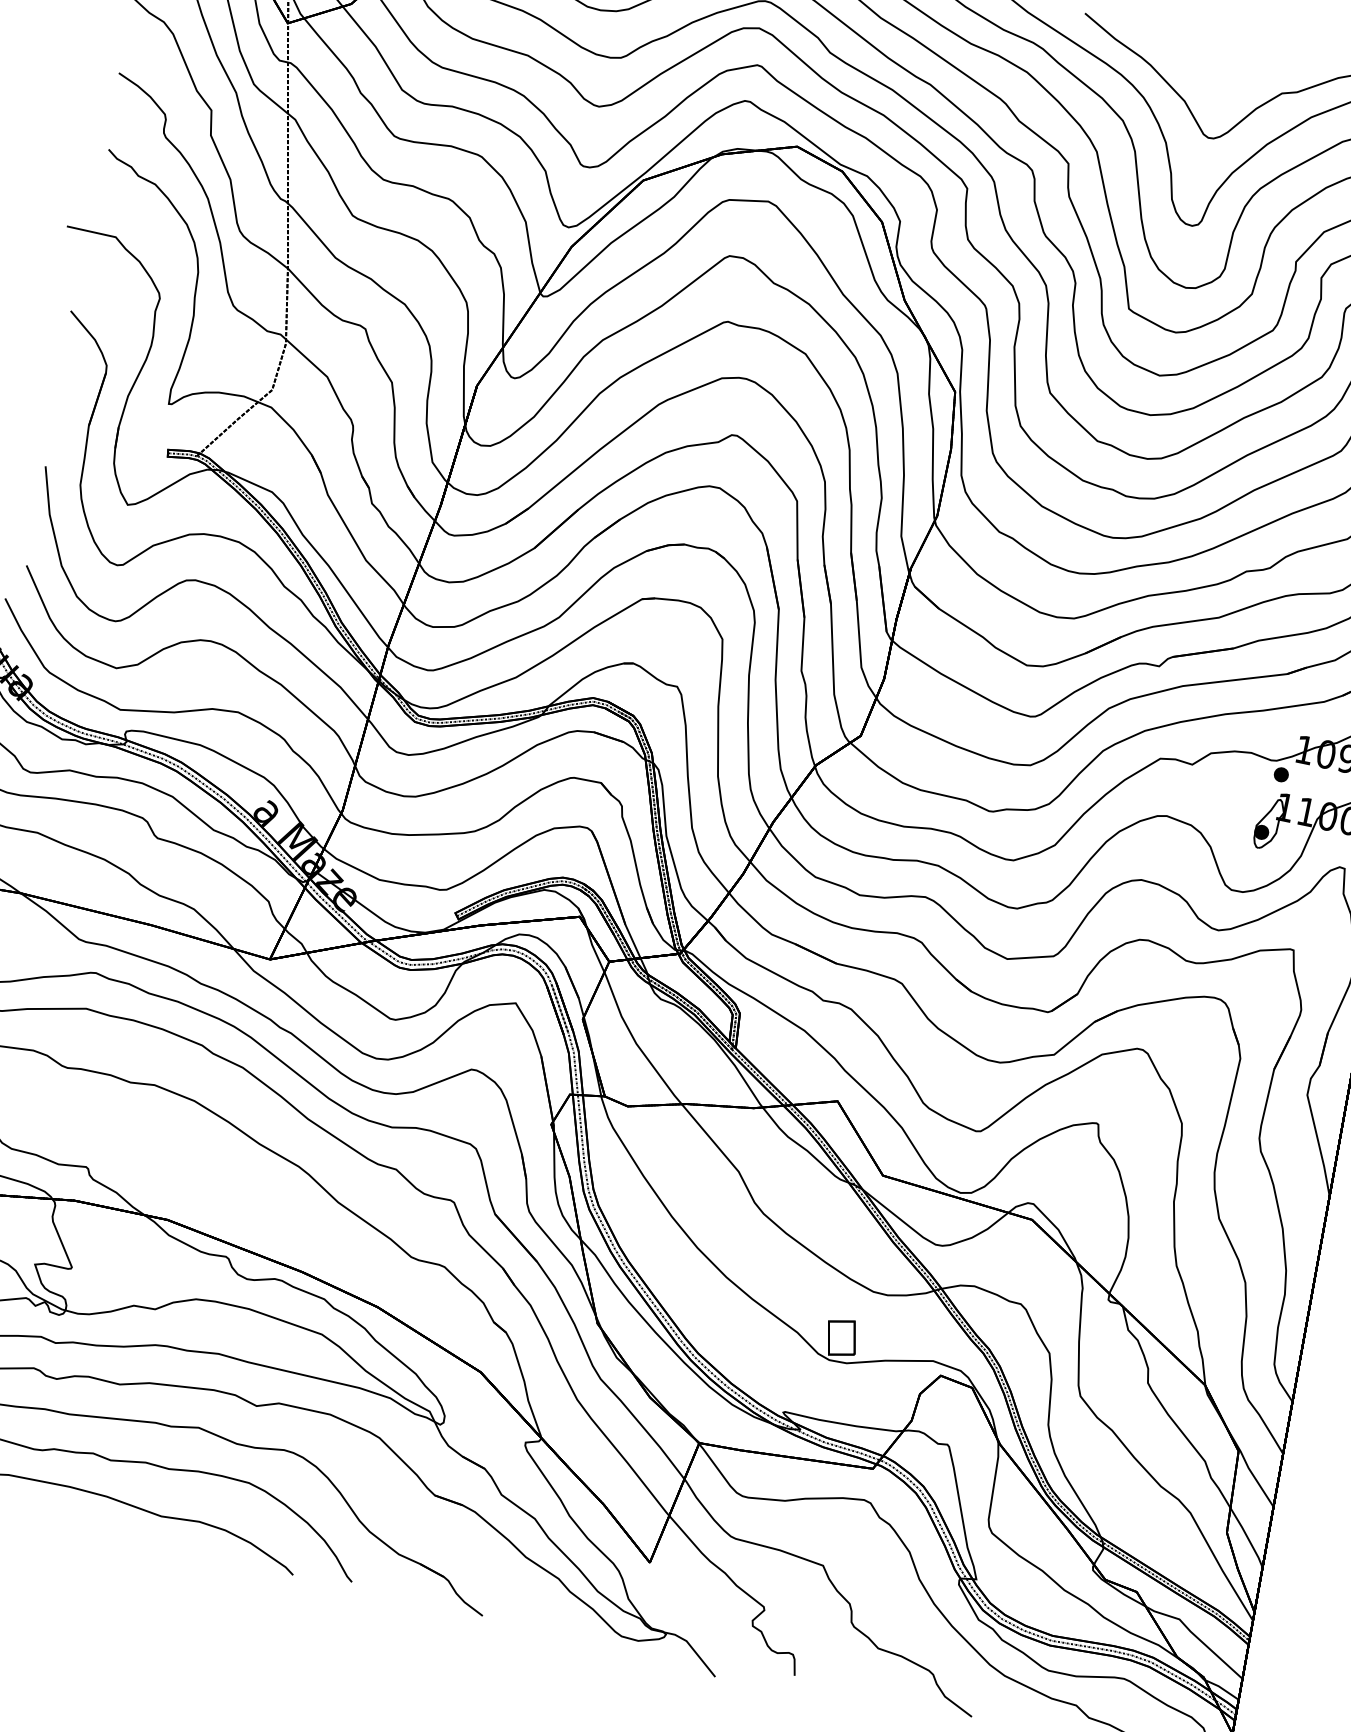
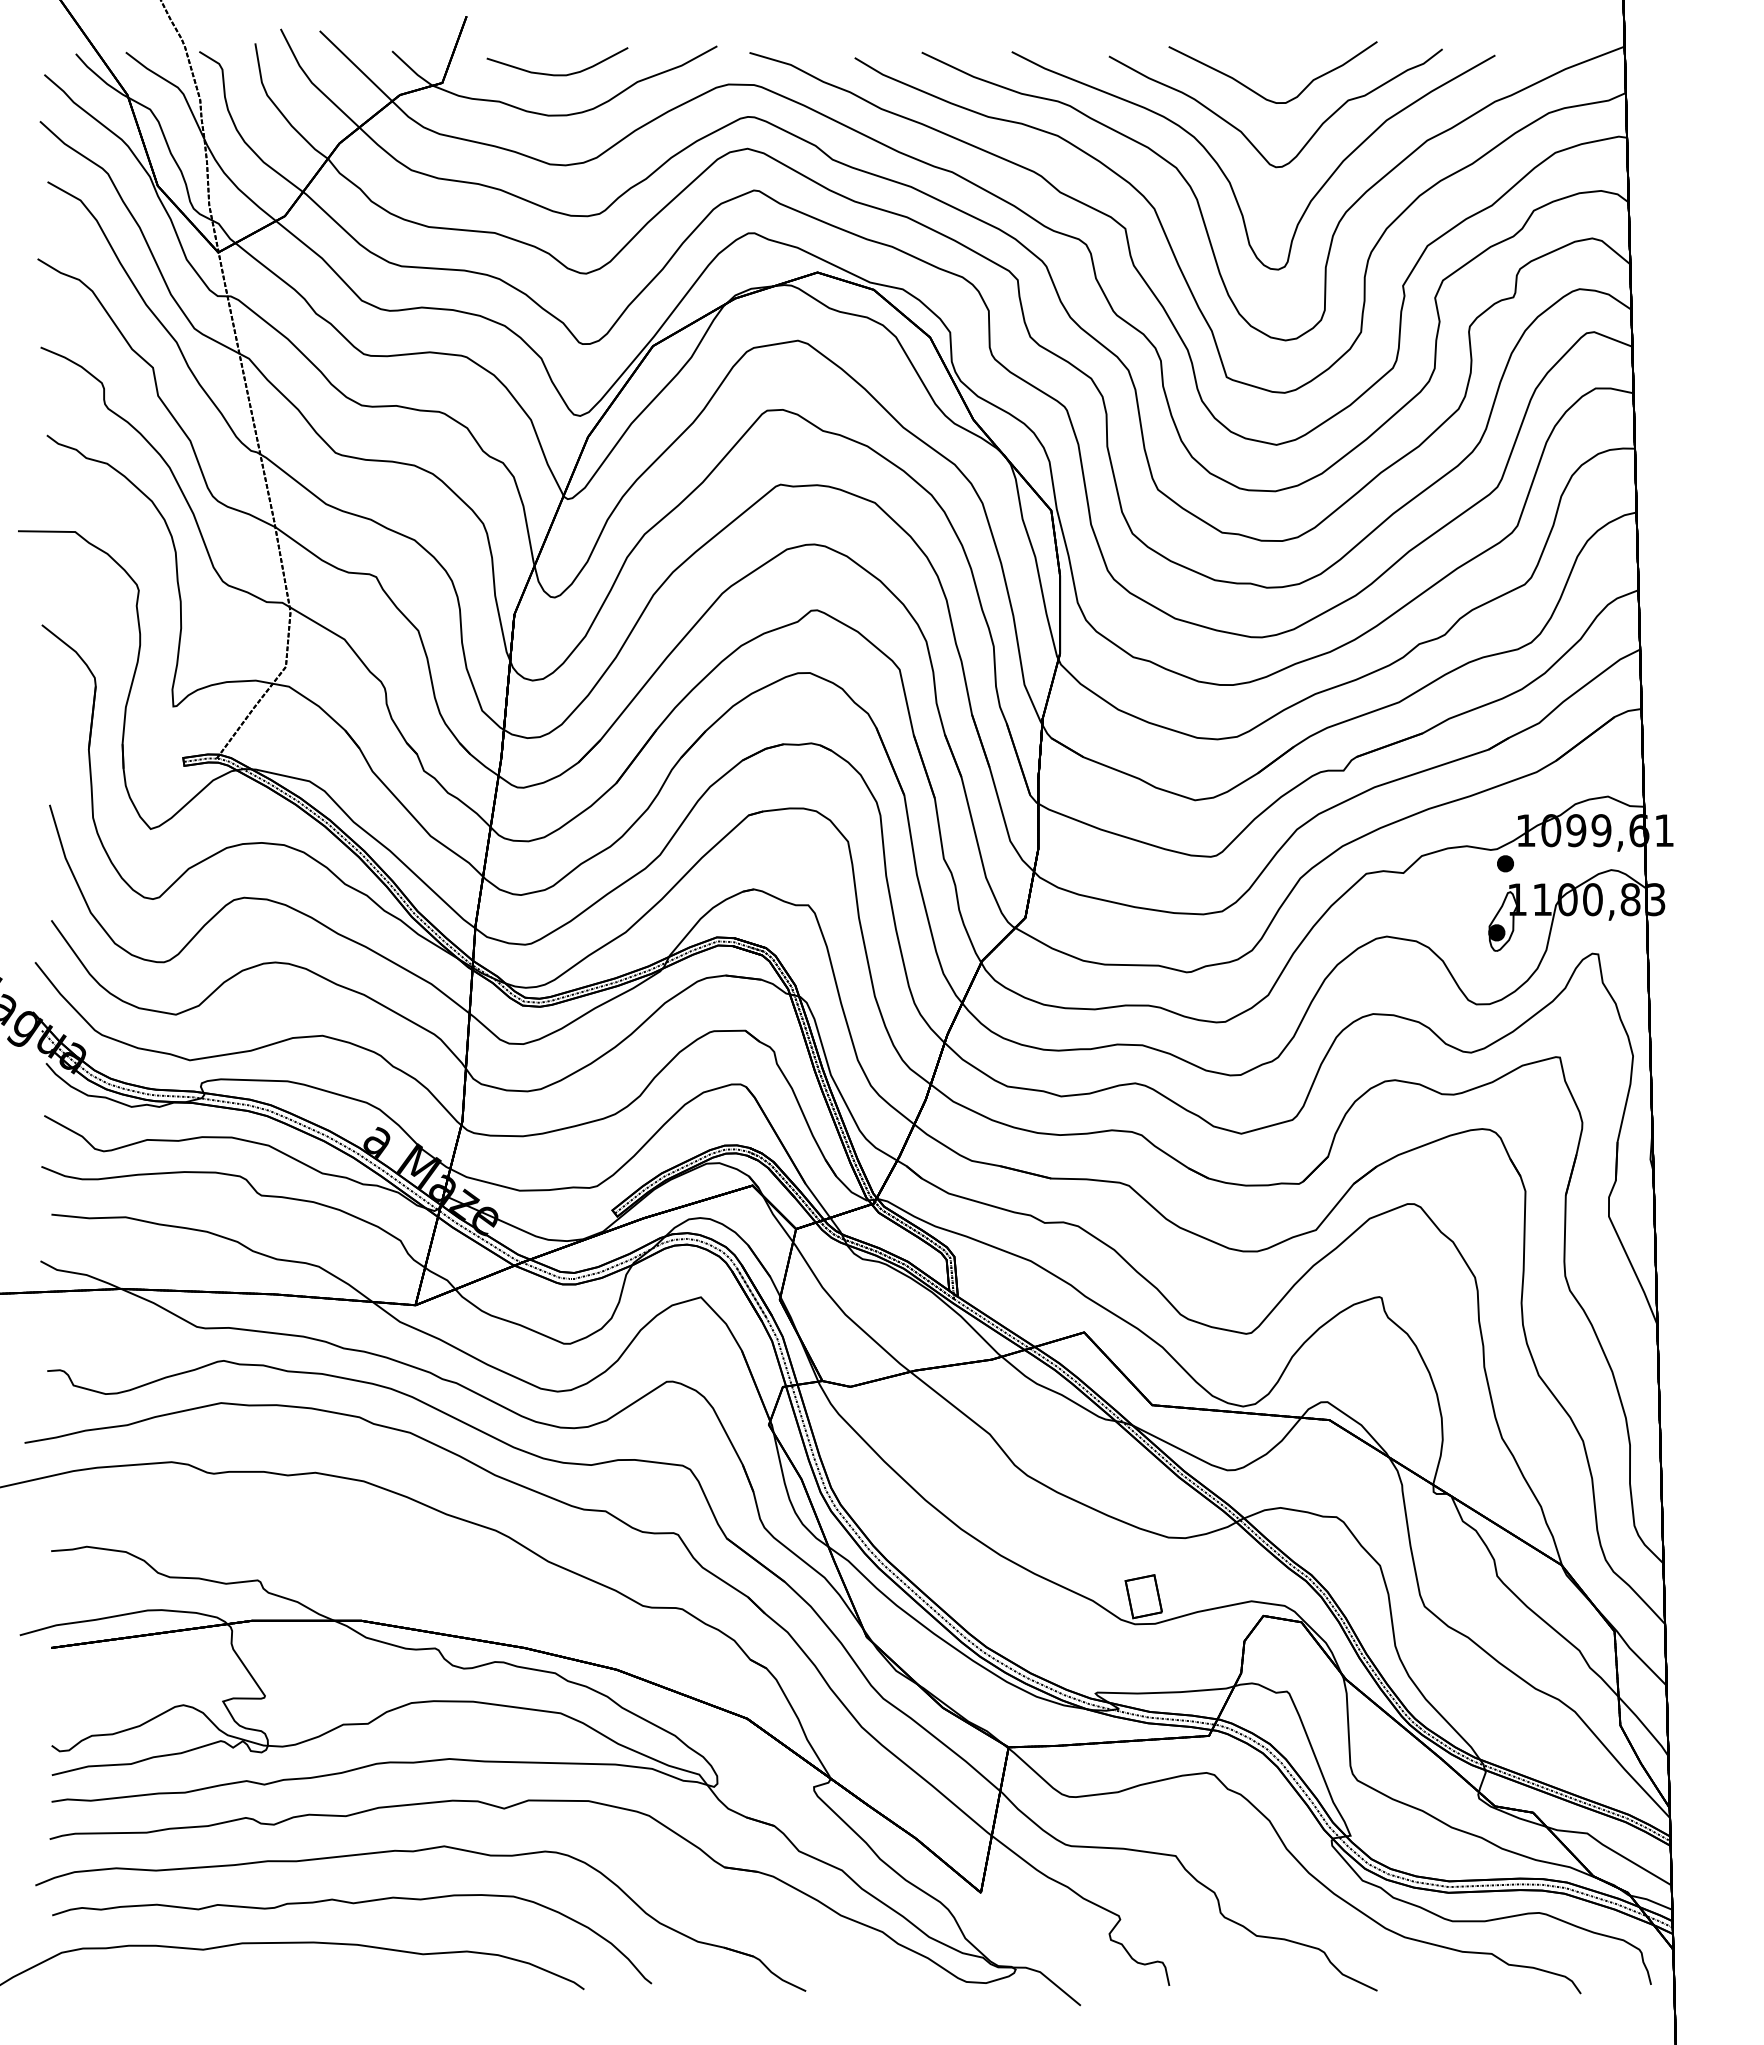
curve: (1205, 70) -> (1257, 92), added

